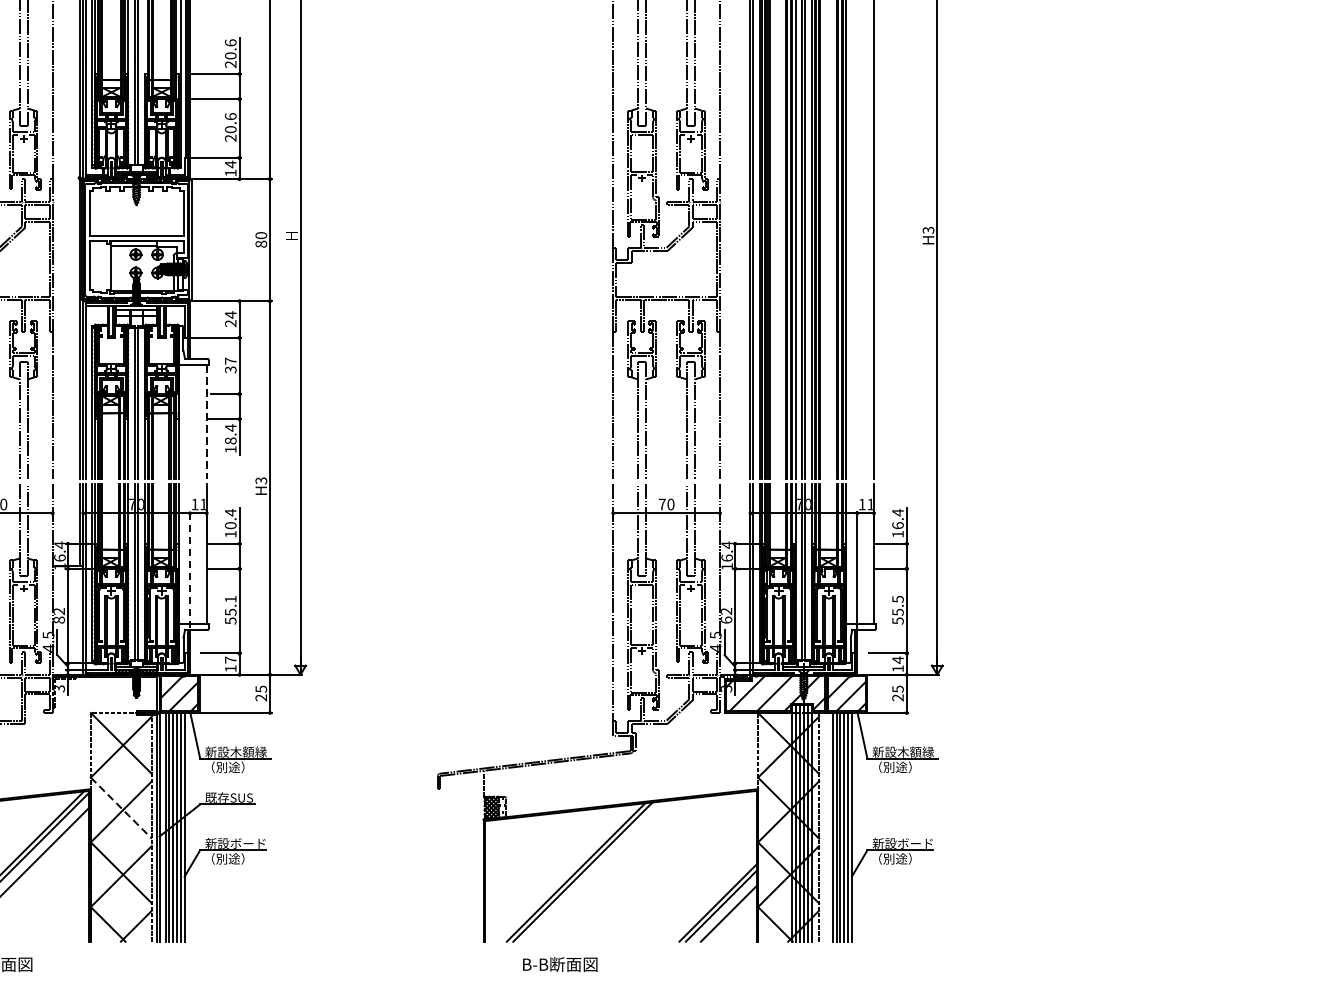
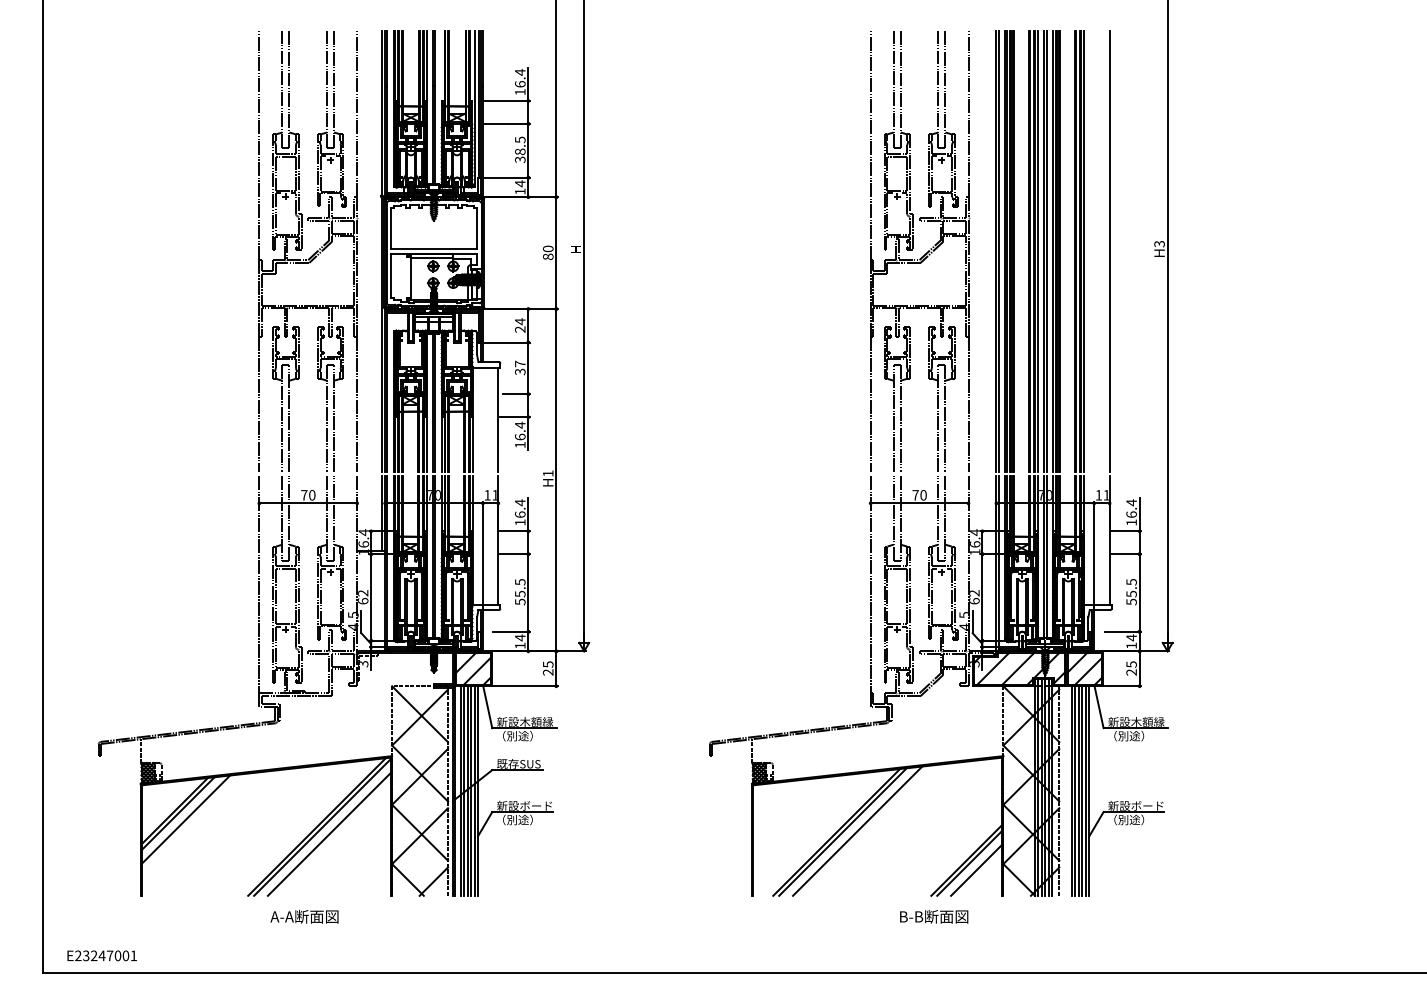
text: (230, 53) -> (520, 82), 20.6 -> 16.4
text: (230, 127) -> (520, 149), 20.6 -> 38.5
line: (206, 422) -> (498, 420), dashed -> solid
text: (230, 440) -> (520, 436), 18.4 -> 16.4
text: (260, 480) -> (547, 473), H3 -> H1
text: (230, 525) -> (520, 514), 10.4 -> 16.4
line: (189, 569) -> (482, 554), dashed -> solid
text: (230, 599) -> (520, 582), 55.1 -> 55.5
text: (58, 620) -> (362, 601), 82 -> 62
text: (230, 659) -> (520, 637), 17 -> 14
line: (121, 808) -> (420, 773), dashed -> solid
line: (598, 870) -> (857, 830), added
text: (560, 964) -> (934, 916), moved

